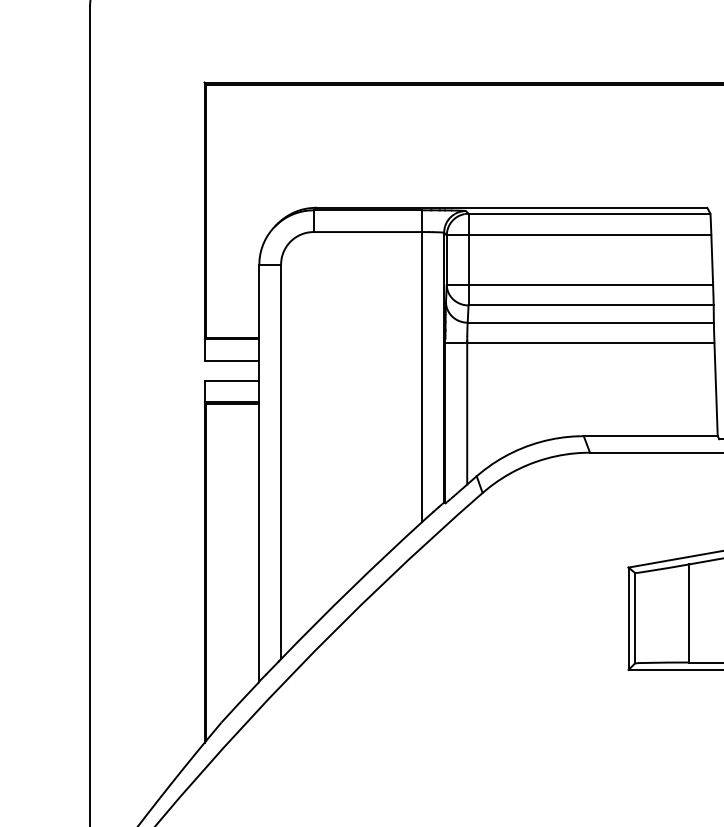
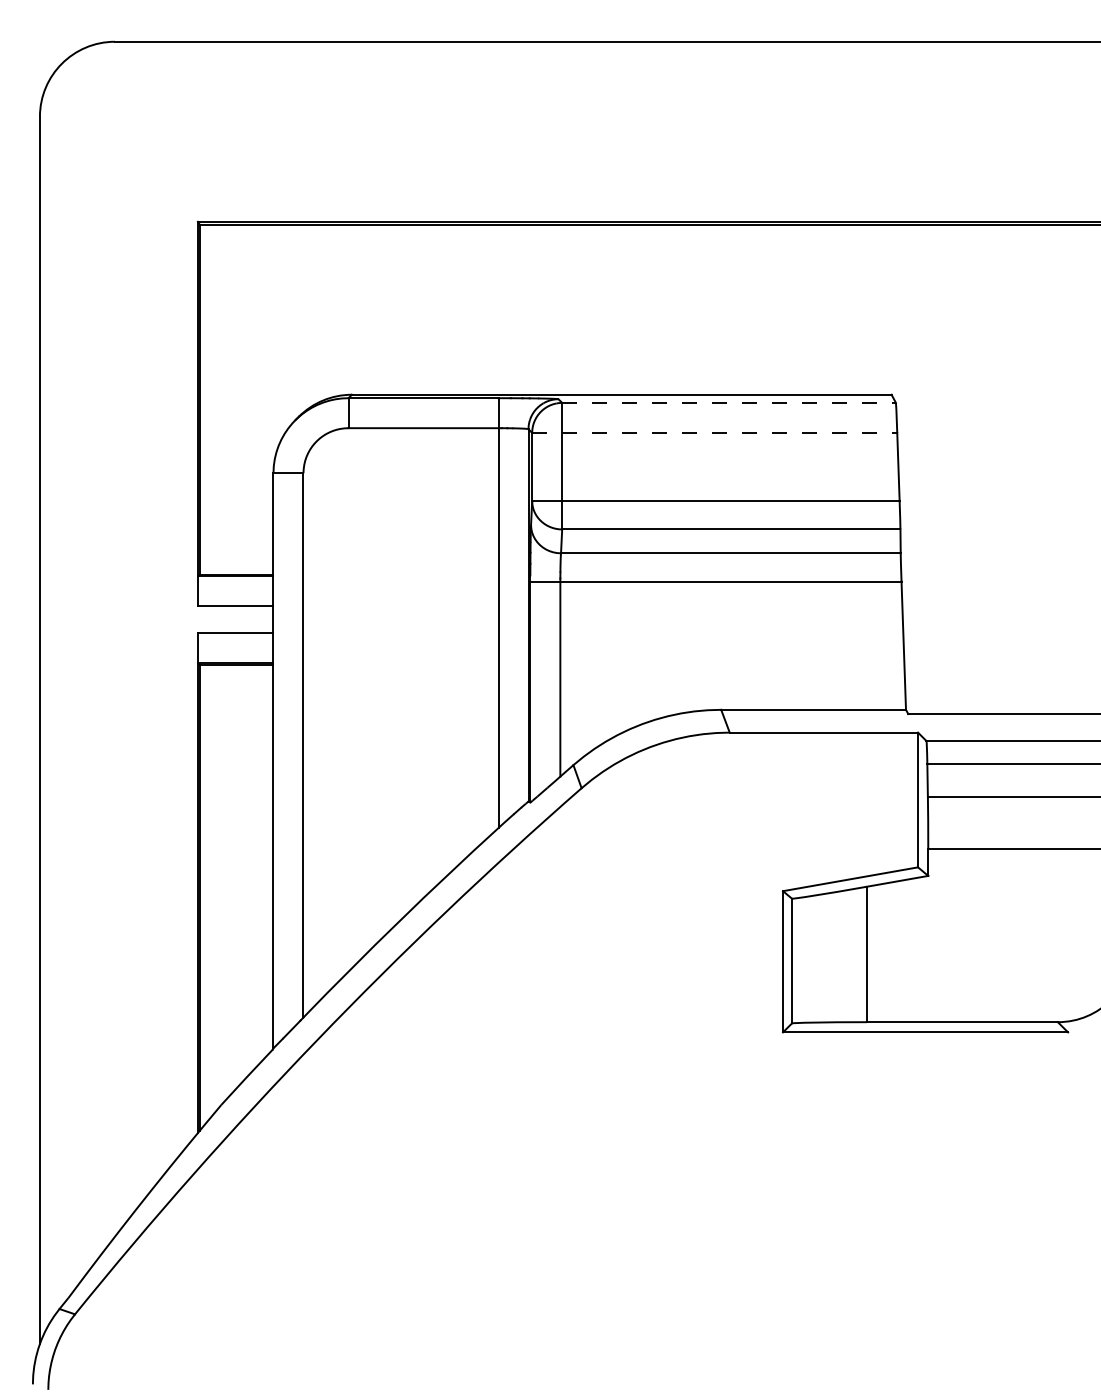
line: (589, 213) -> (729, 402), solid -> dashed
line: (578, 235) -> (714, 432), solid -> dashed

